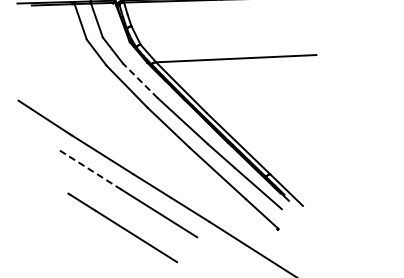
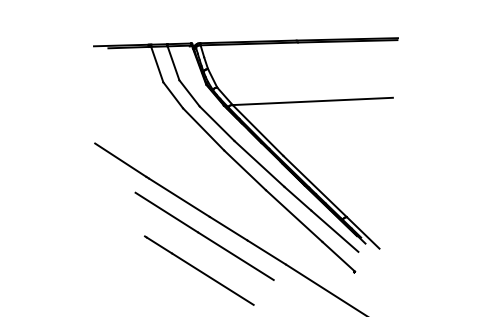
line: (139, 80) -> (216, 123), dashed -> solid
line: (89, 169) -> (166, 212), dashed -> solid

